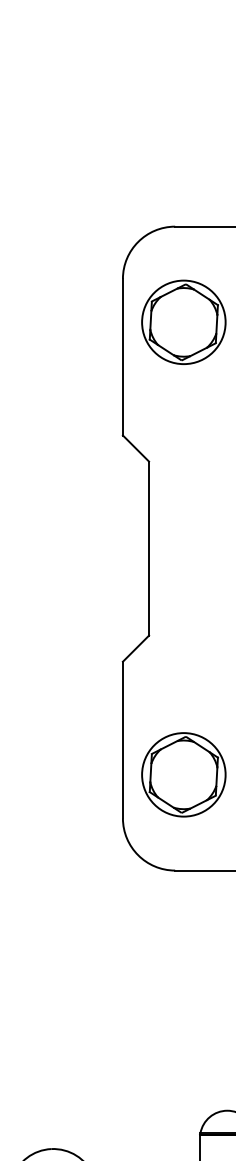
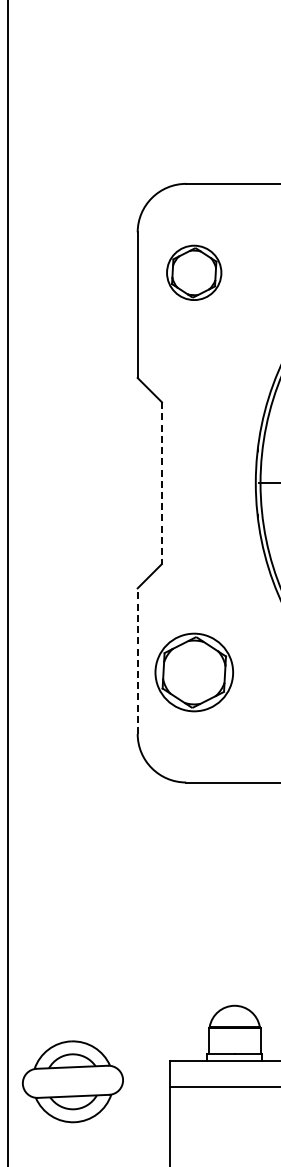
part: (182, 322) -> (193, 272), size x0.7
line: (148, 548) -> (161, 483), solid -> dashed
line: (122, 740) -> (137, 661), solid -> dashed
part: (182, 774) -> (193, 672), moved

